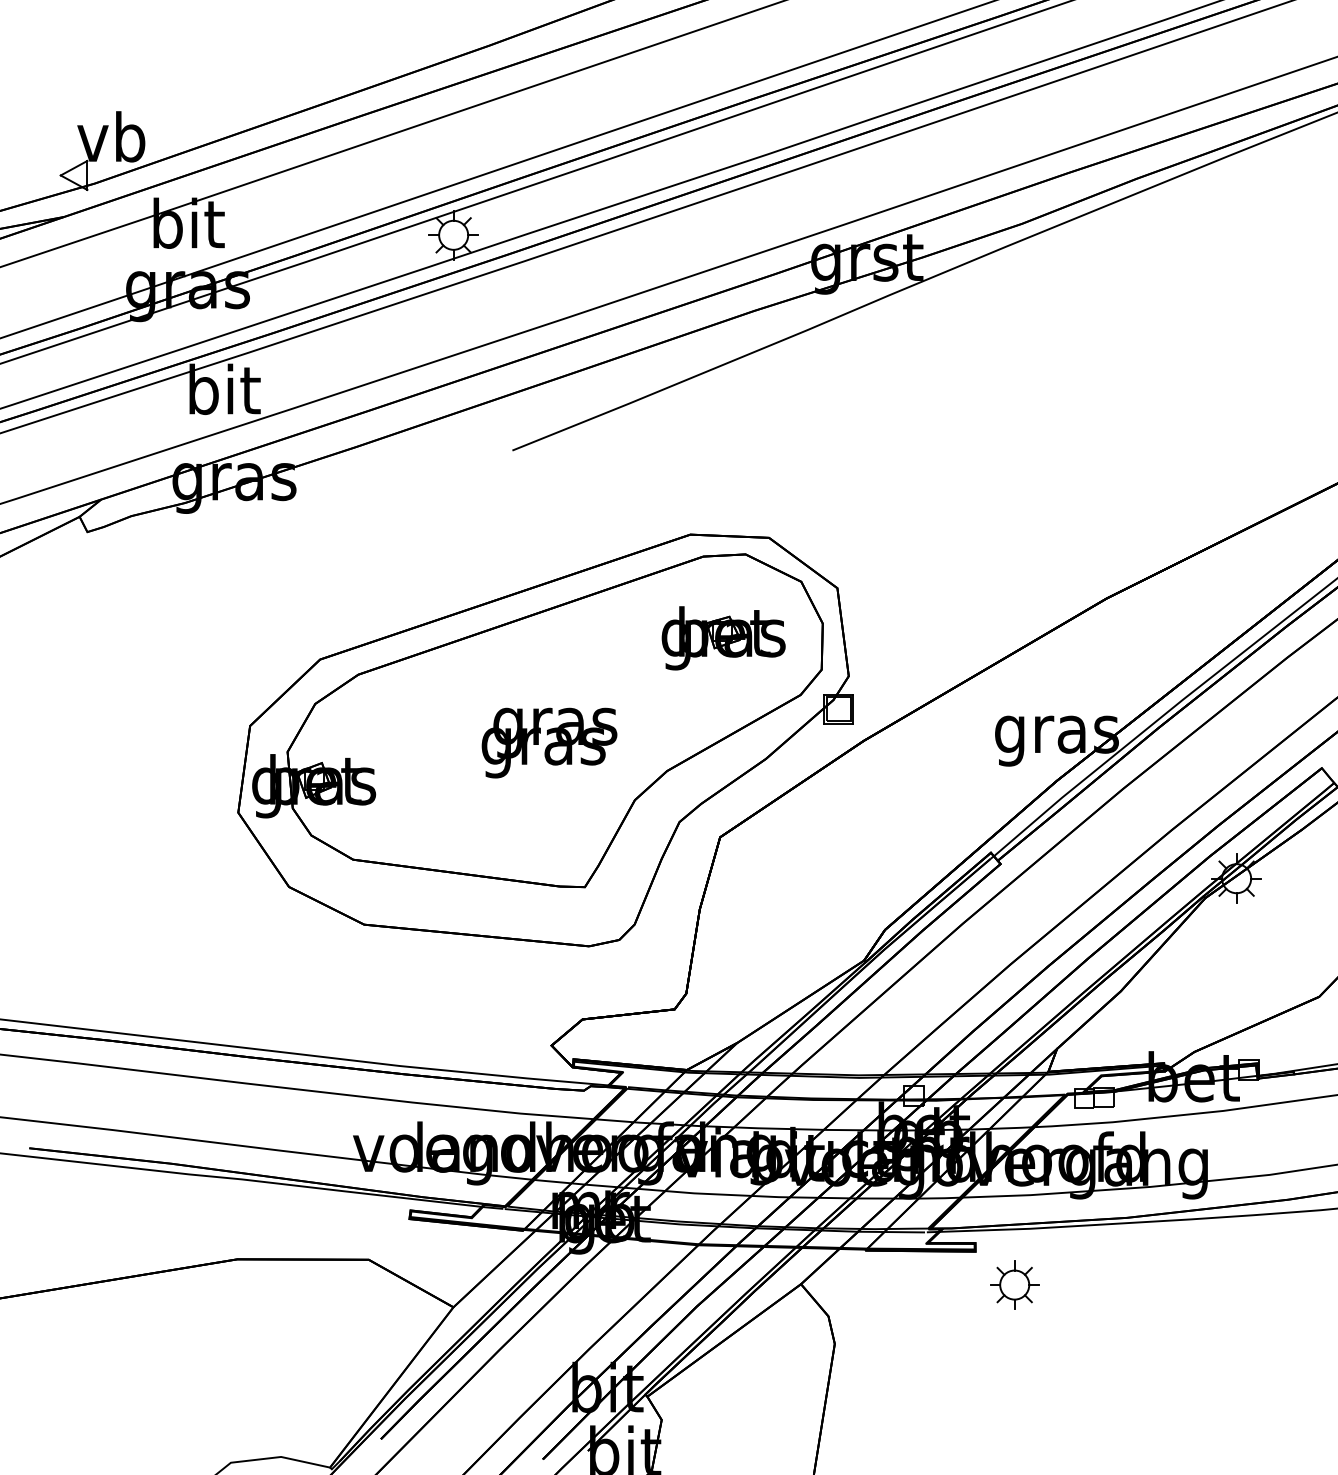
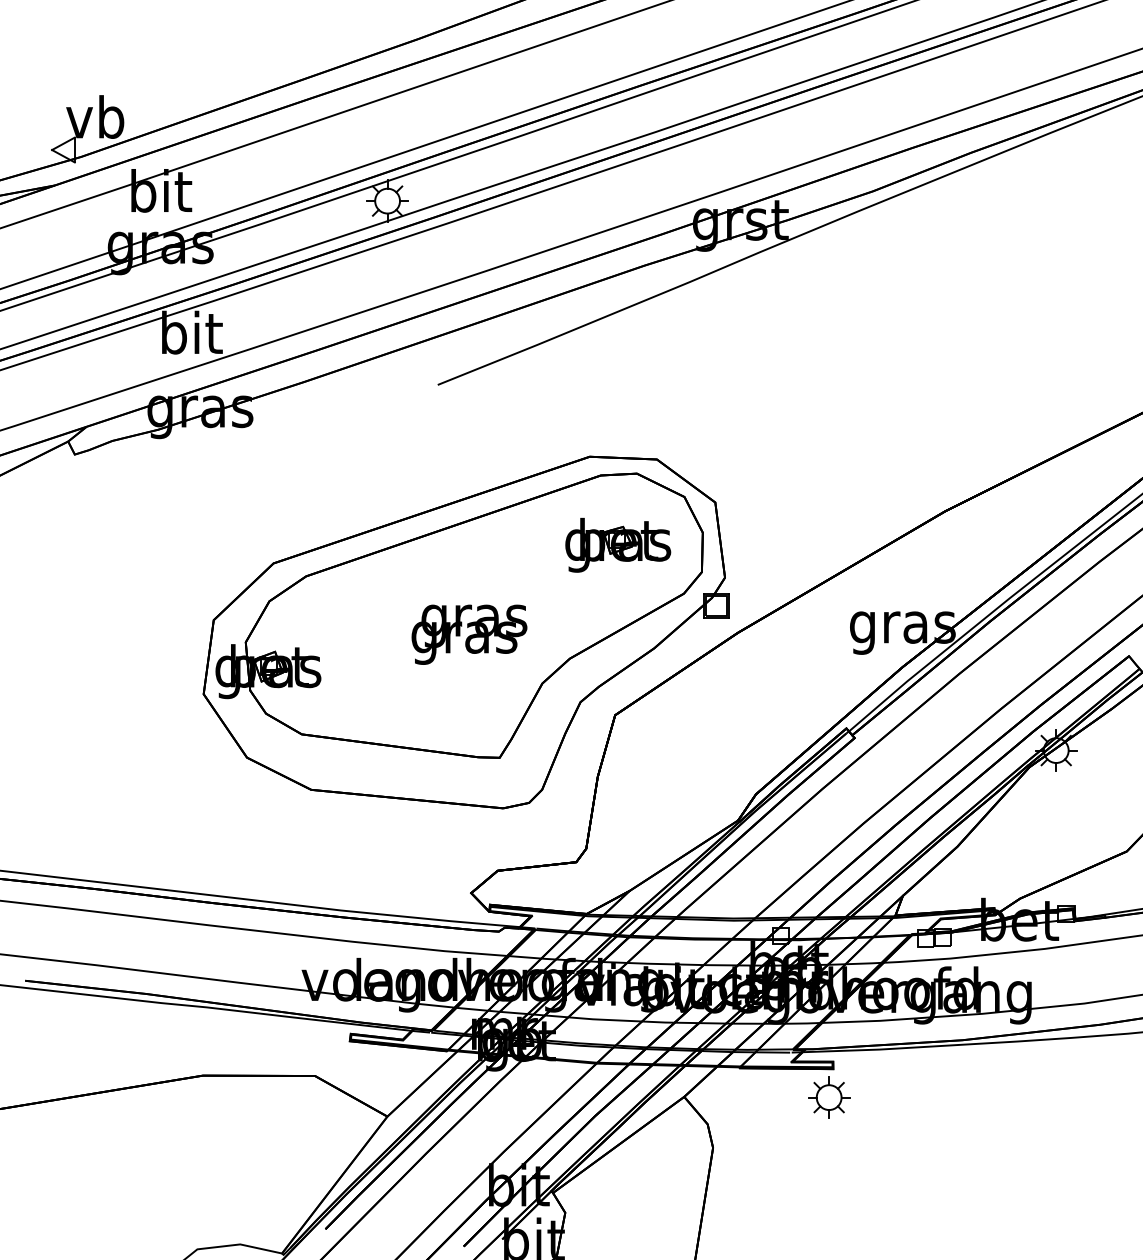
part: (1014, 1284) -> (828, 1097), moved

